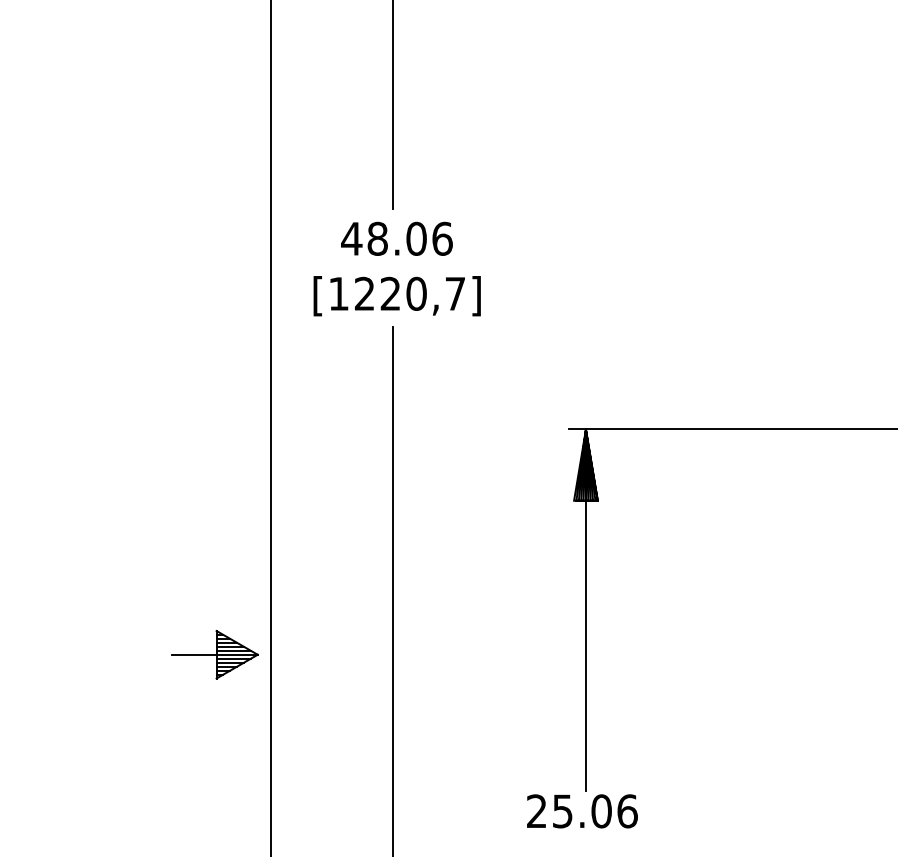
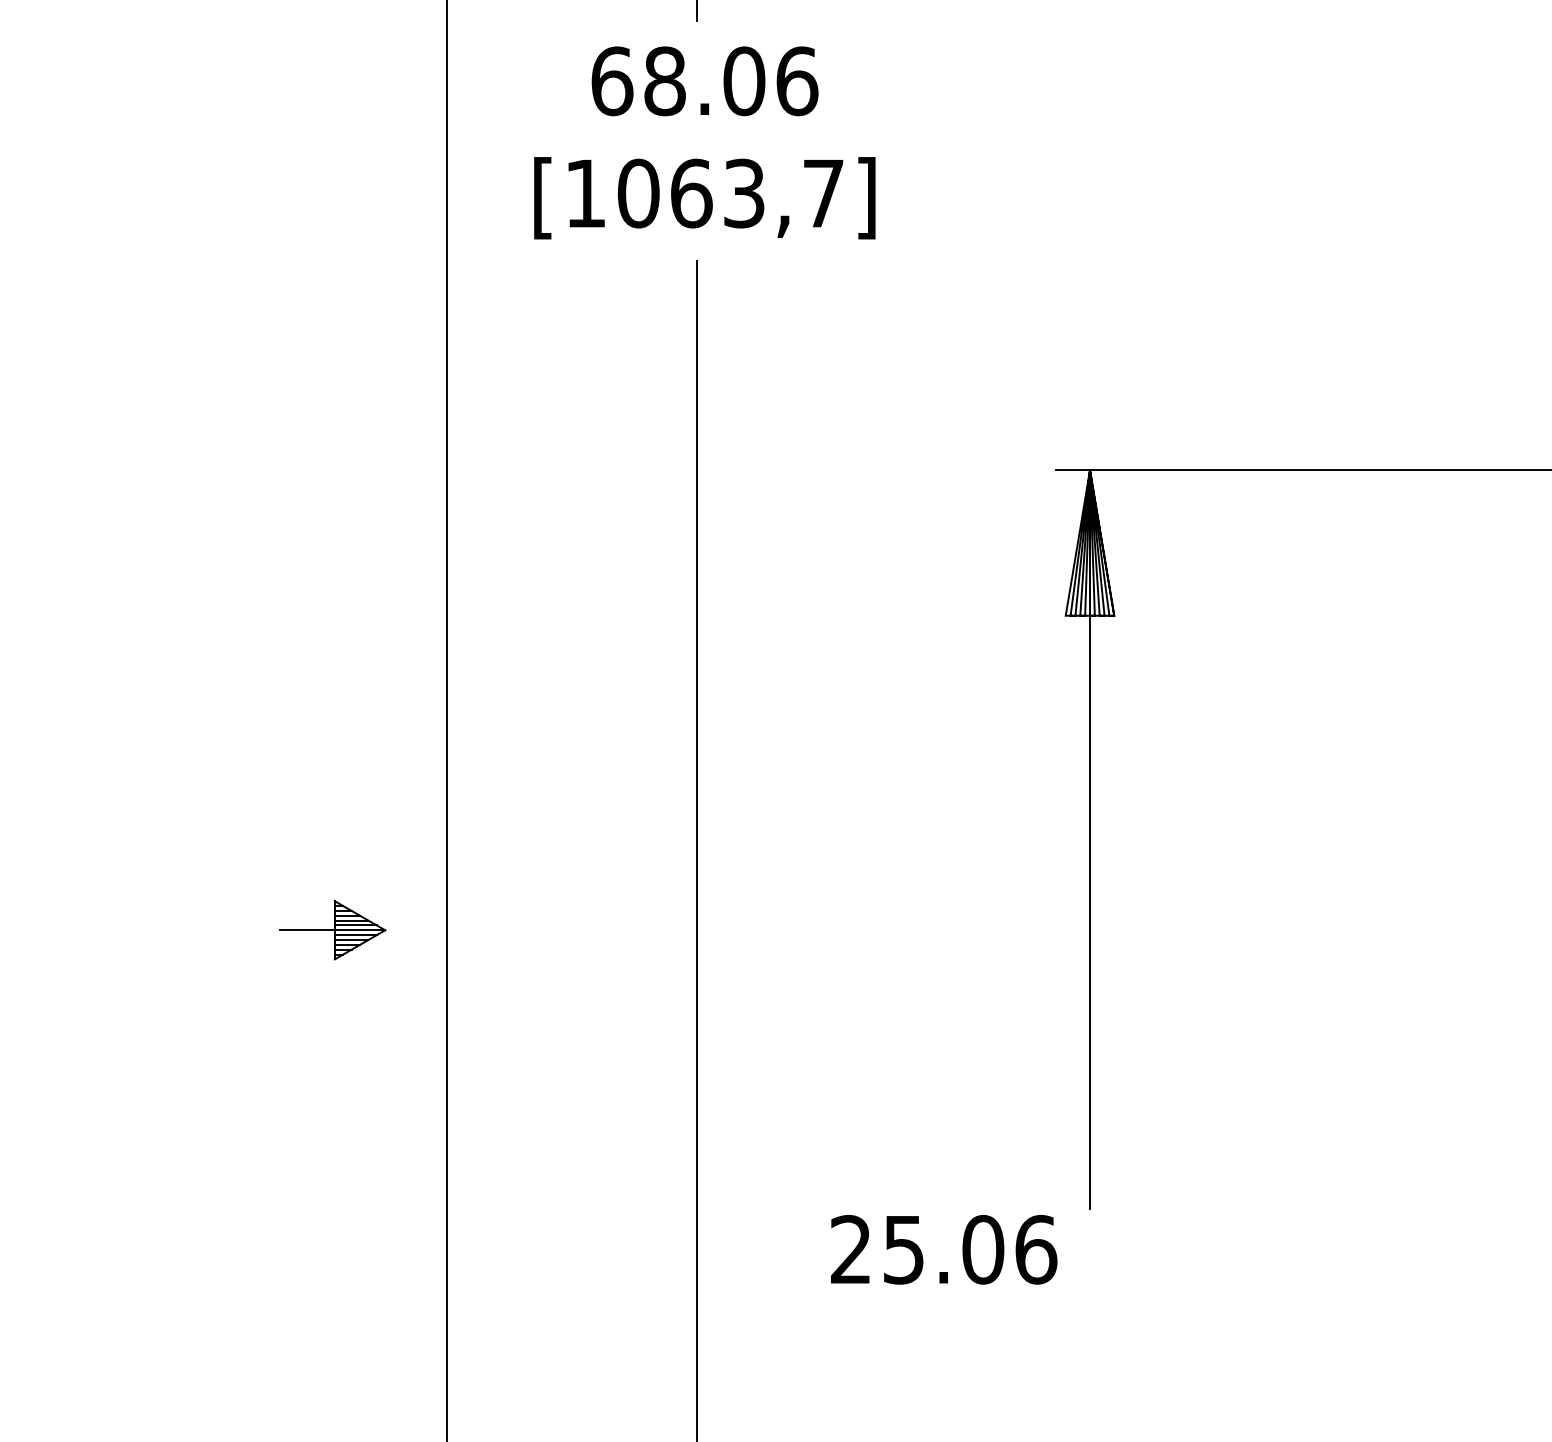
text: (351, 238) -> (611, 80), 48.06 -> 68.06
text: (390, 293) -> (691, 192), [1220,7] -> [1063,7]
part: (214, 654) -> (331, 929), size x0.6
text: (582, 811) -> (944, 1250), moved

